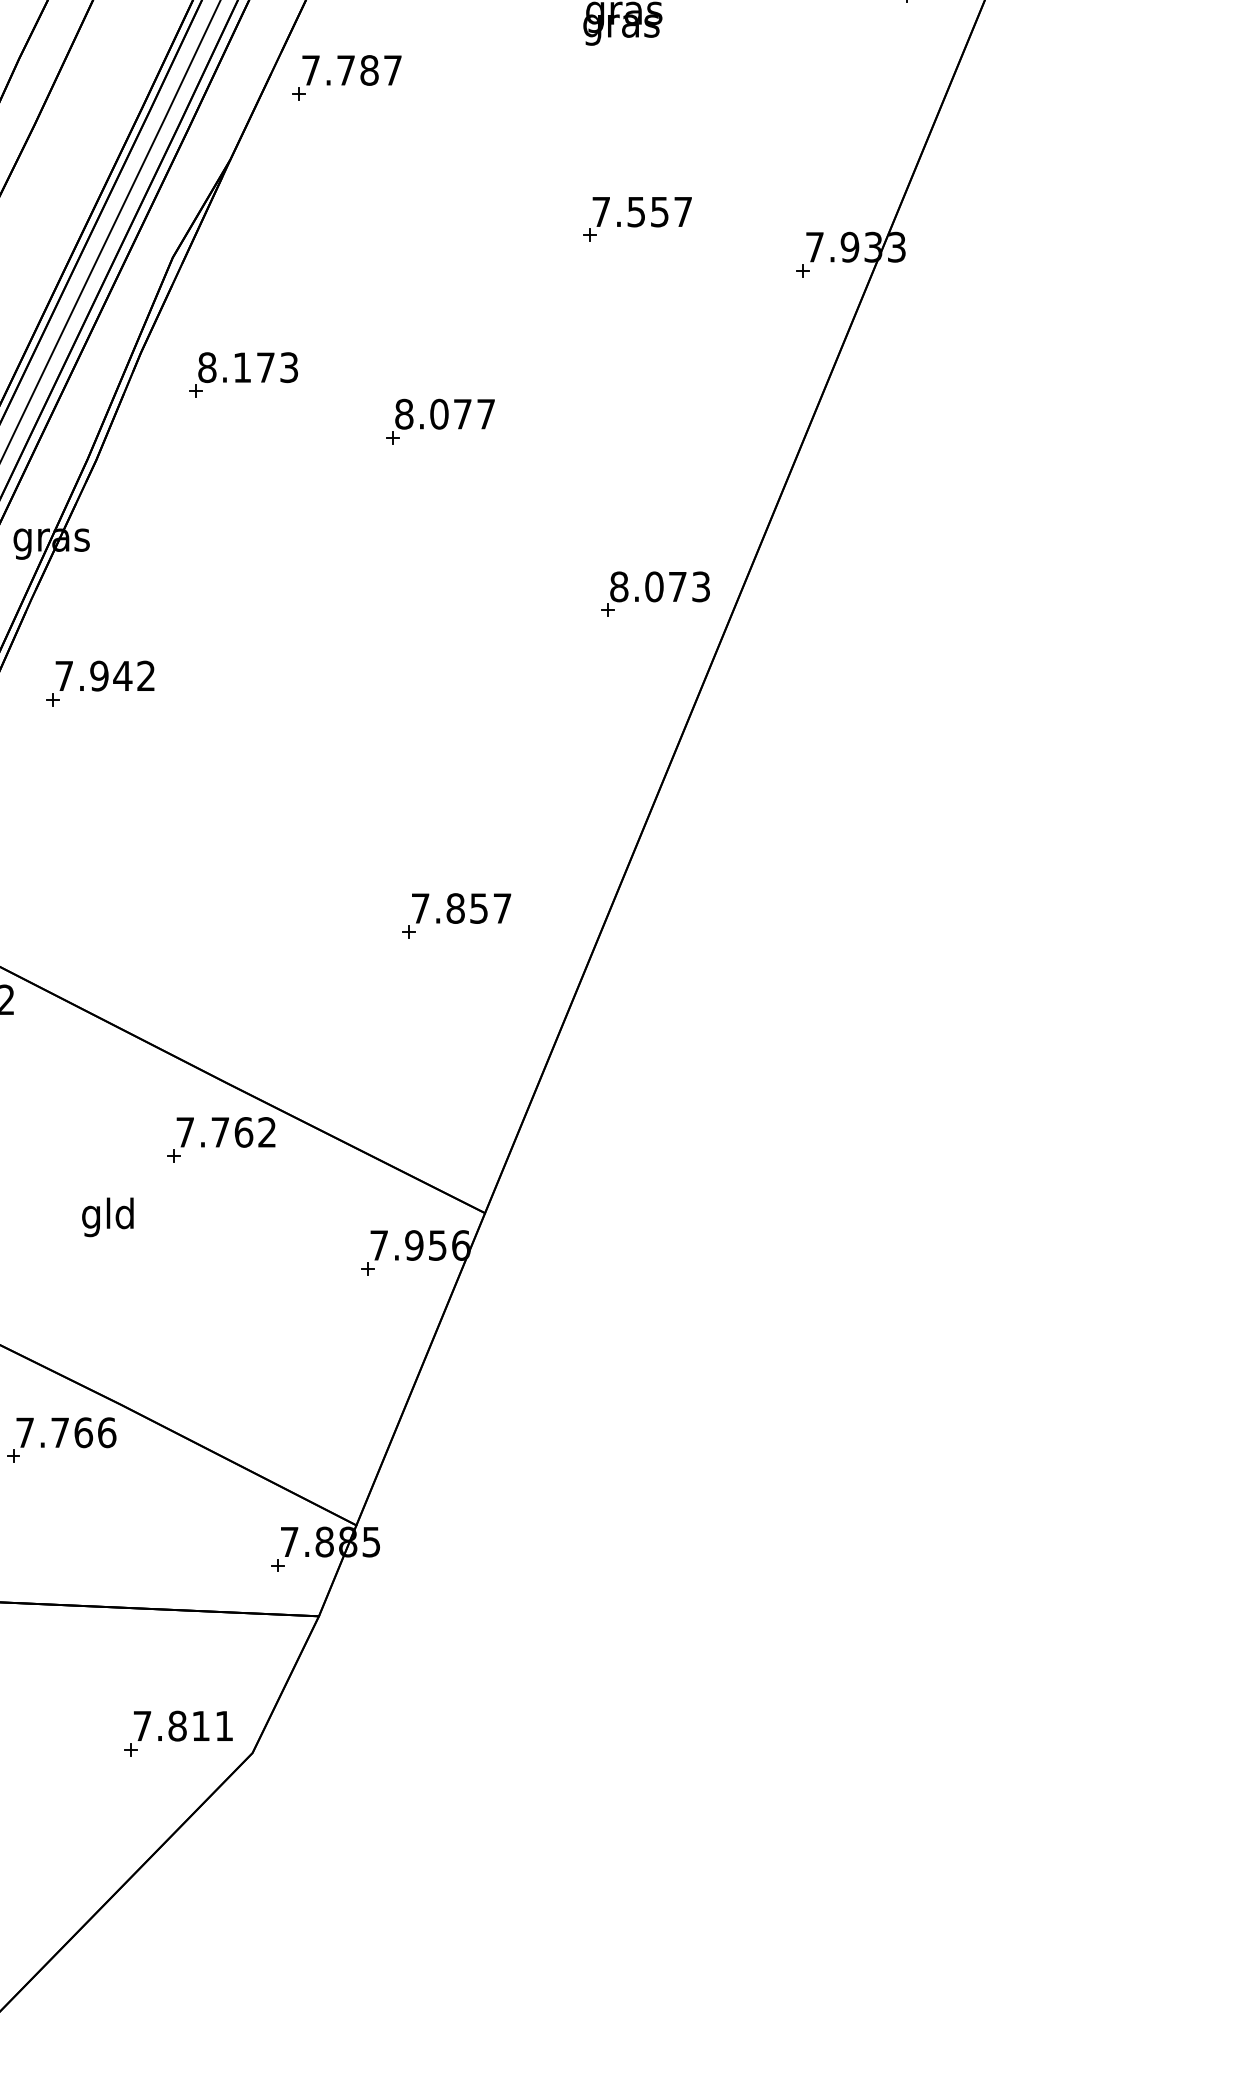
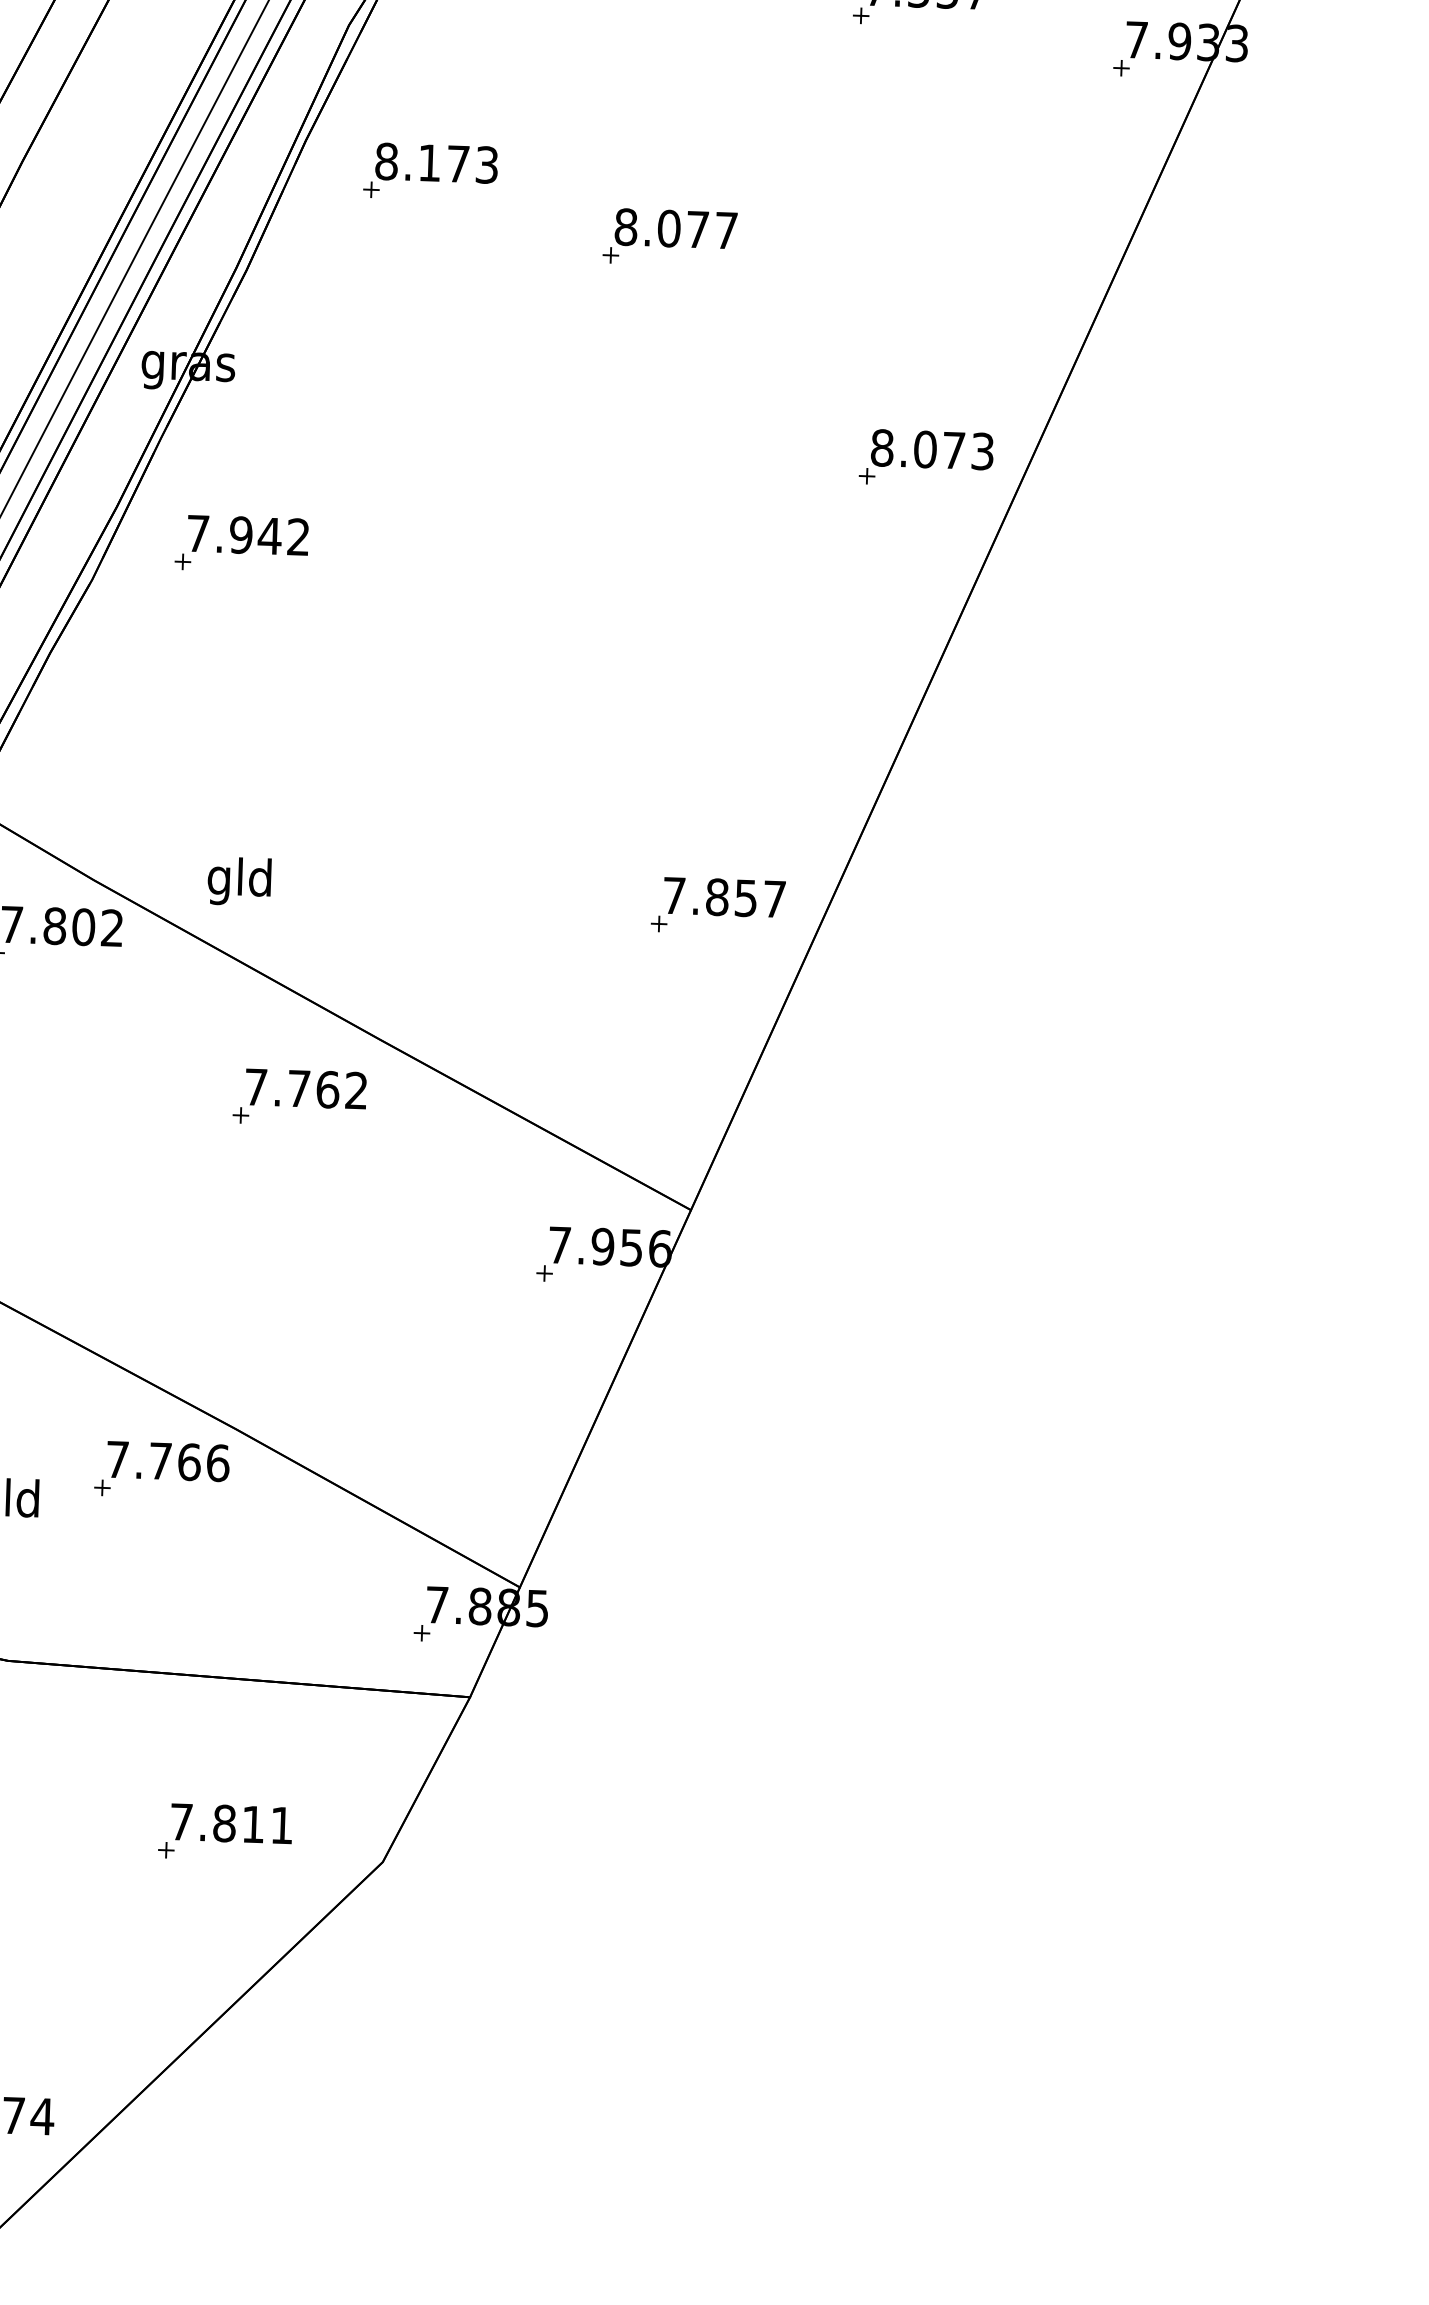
part: (456, 915) -> (718, 905), moved
part: (221, 1139) -> (300, 1097), moved
text: (107, 1217) -> (238, 881), moved
part: (178, 1733) -> (225, 1832), moved

